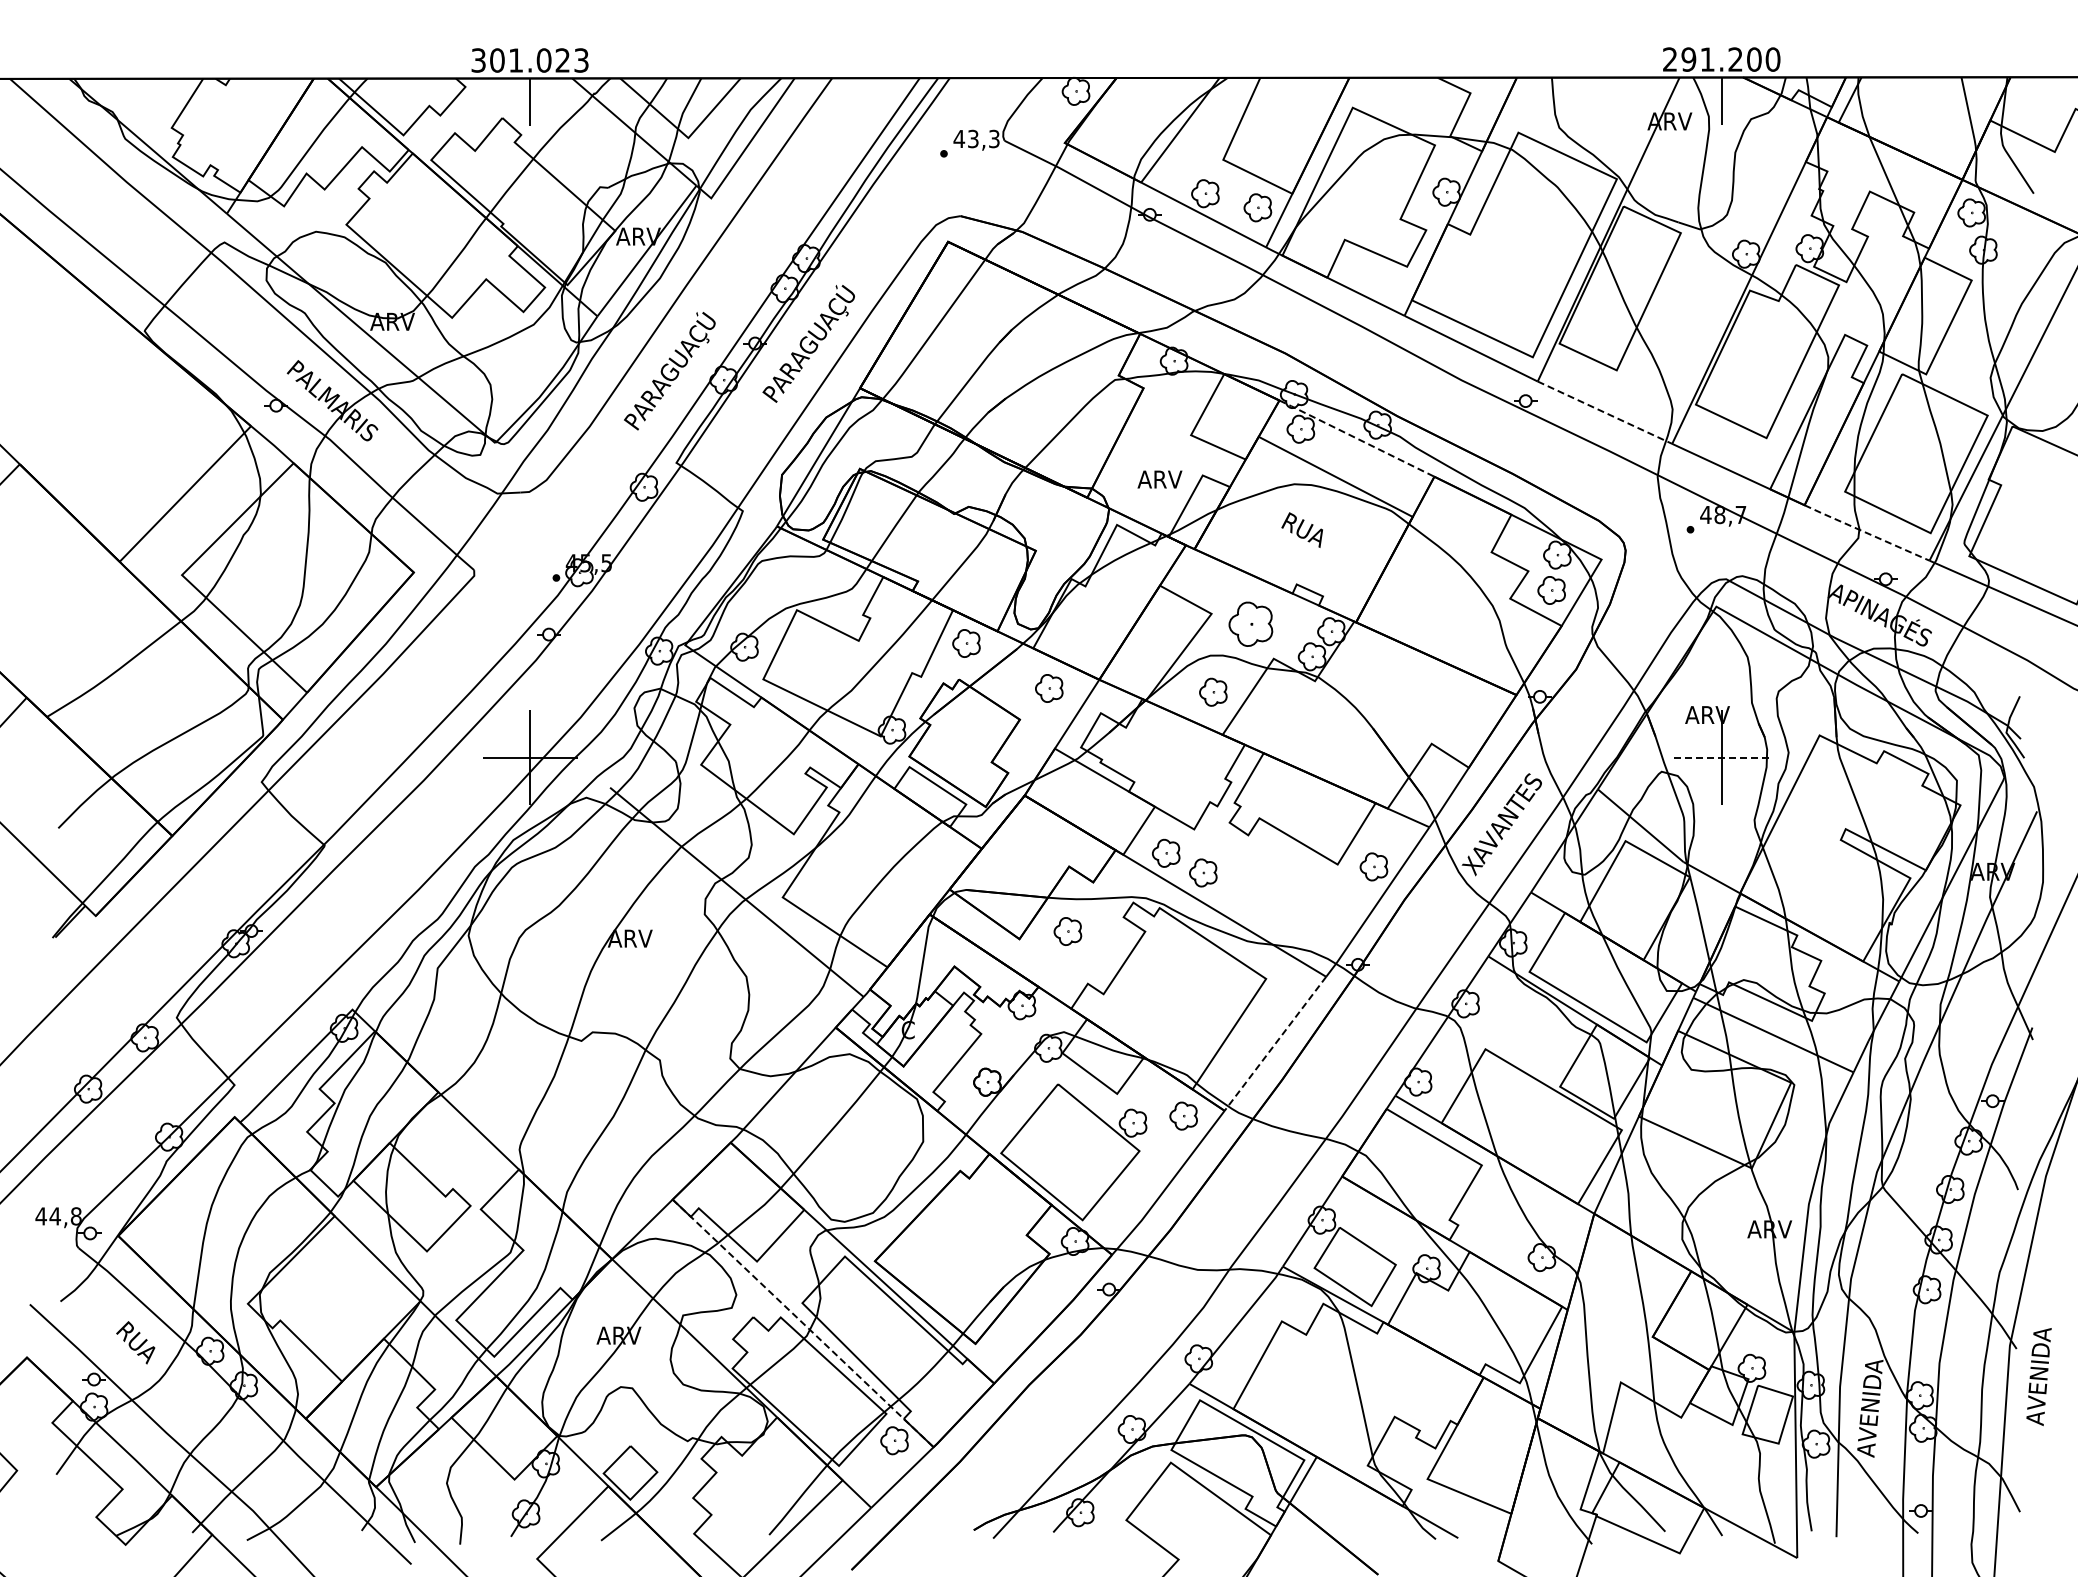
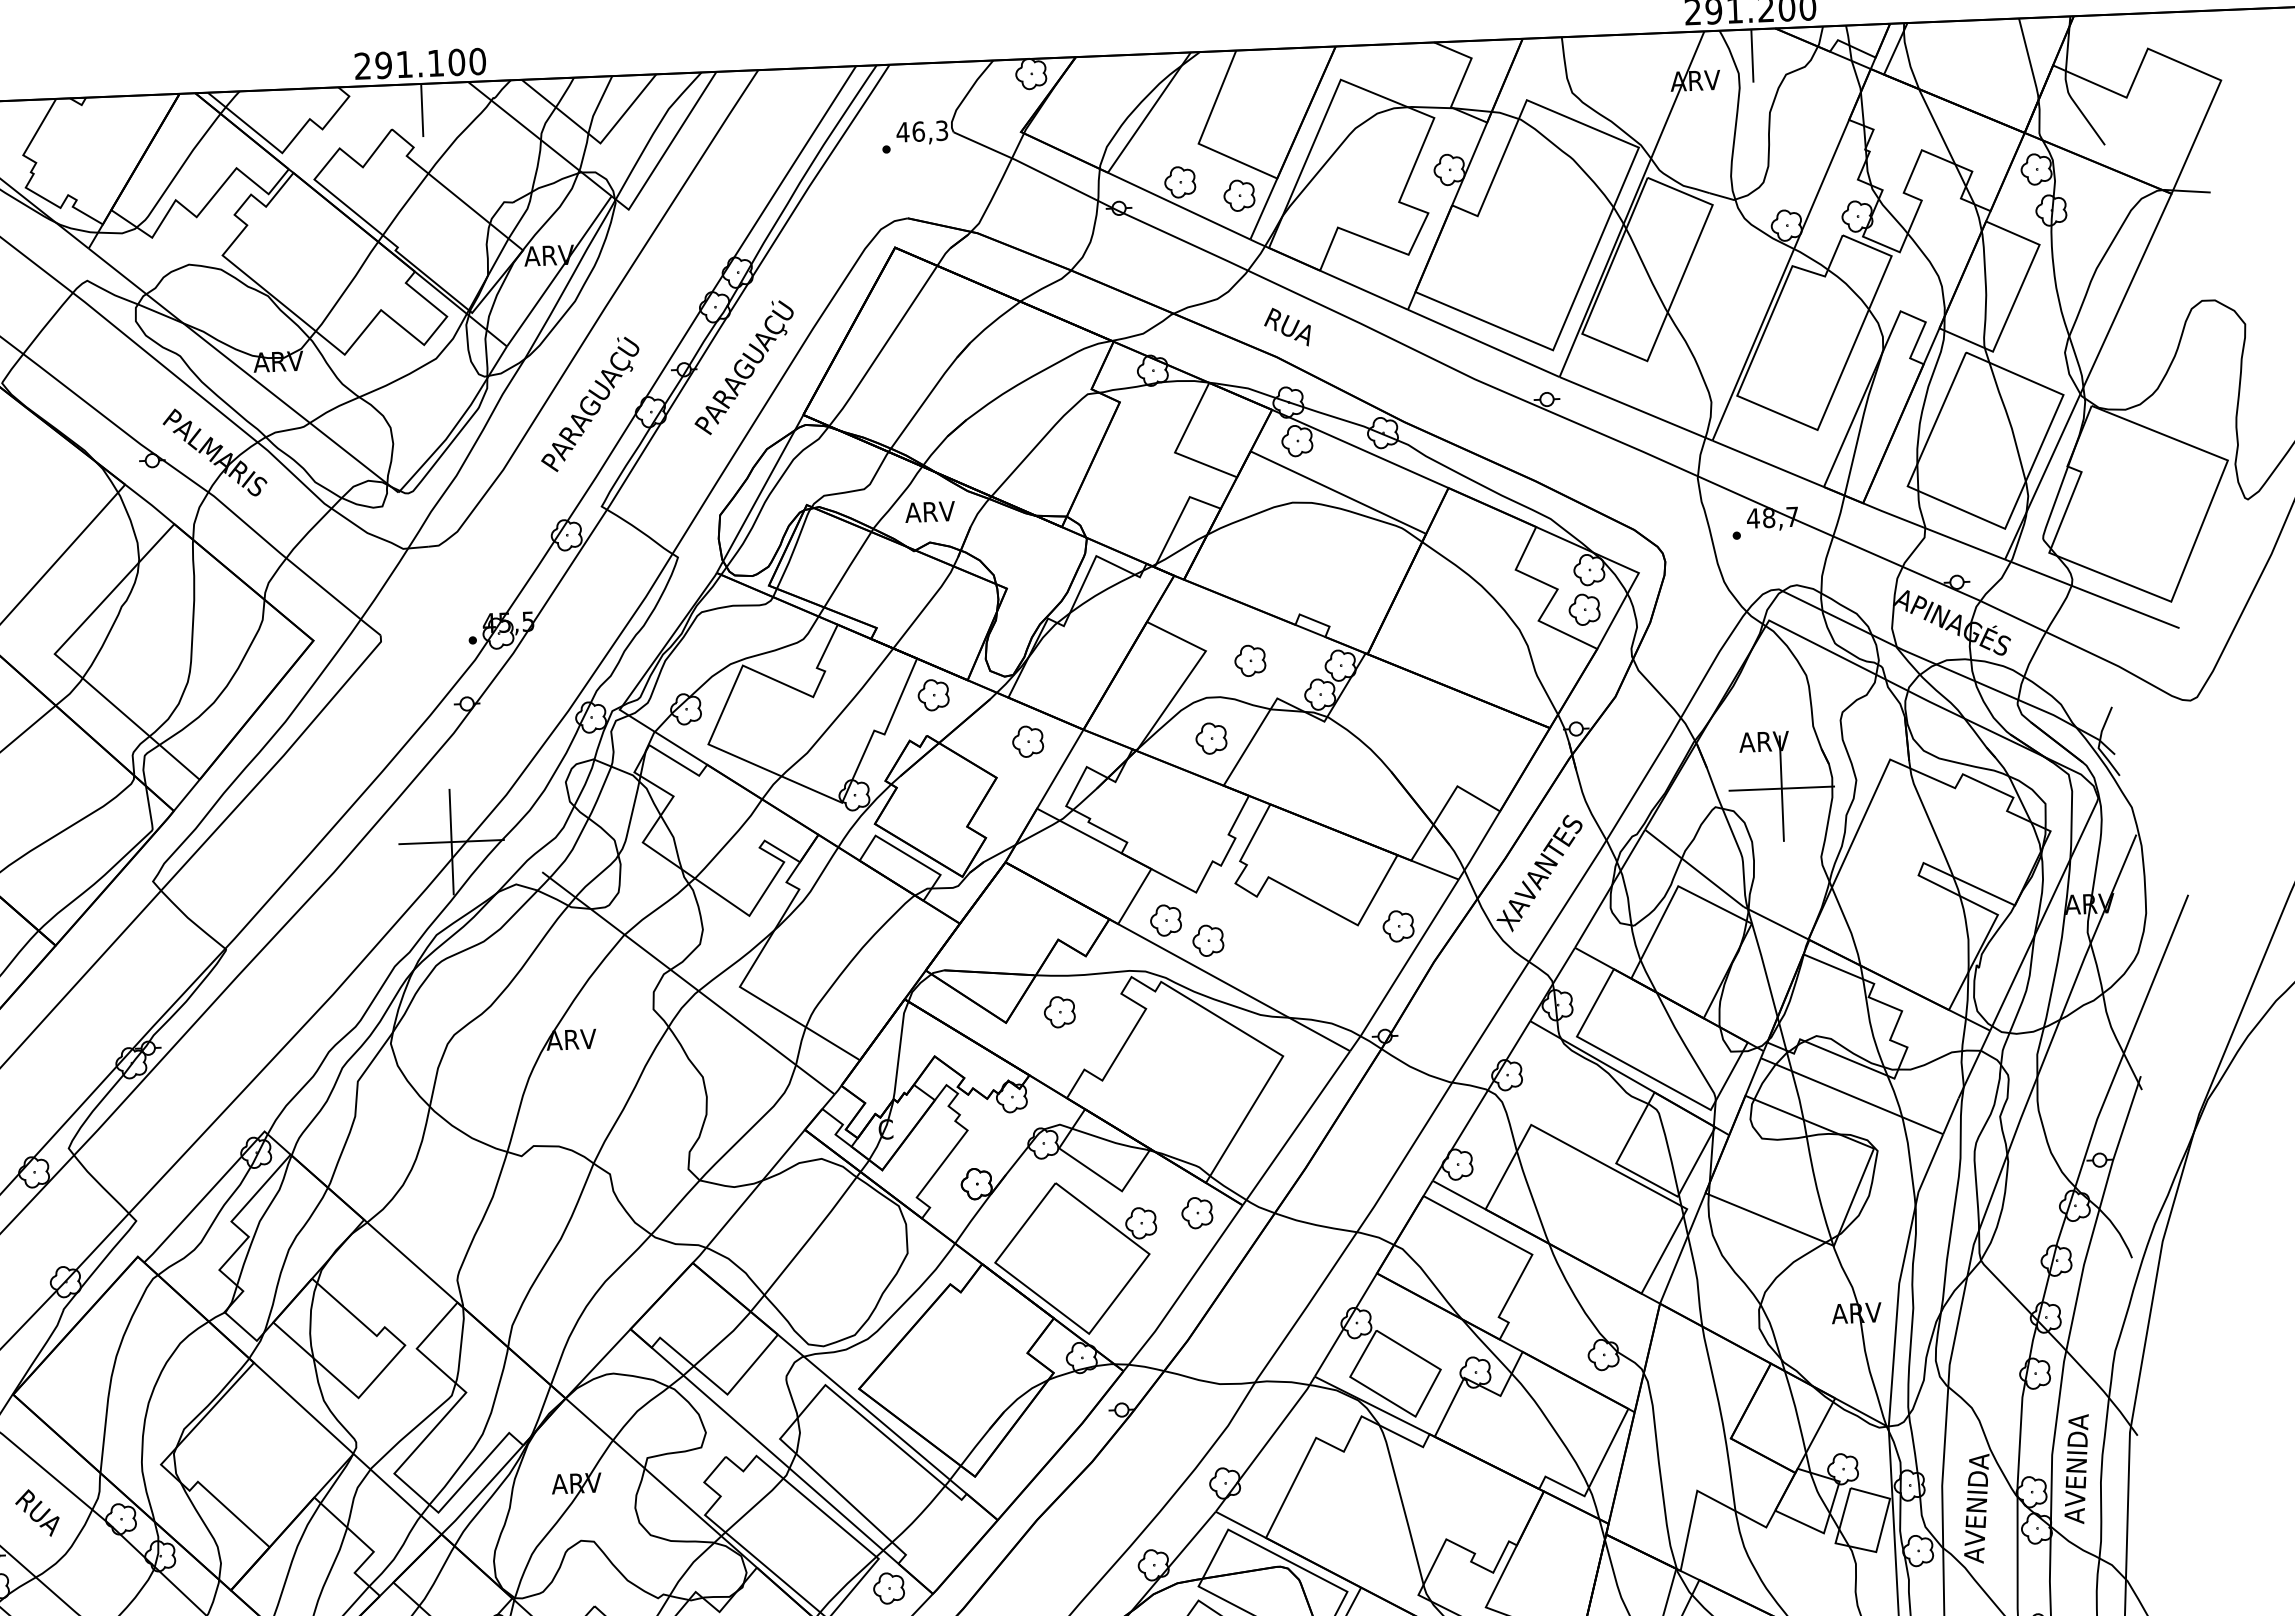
text: (529, 60) -> (419, 63), 301.023 -> 291.100
text: (973, 138) -> (918, 131), 43,3 -> 46,3
line: (1605, 412) -> (1636, 408), dashed -> solid
line: (1356, 438) -> (1359, 448), dashed -> solid
text: (1159, 479) -> (929, 511), moved
text: (1301, 529) -> (1286, 326), moved
line: (1866, 532) -> (1933, 530), dashed -> solid
part: (1250, 623) -> (1249, 660), size x0.62
line: (1721, 757) -> (1781, 788), dashed -> solid
line: (1275, 1044) -> (1296, 1129), dashed -> solid
line: (803, 1323) -> (782, 1461), dashed -> solid
text: (2038, 1377) -> (2076, 1470), moved

